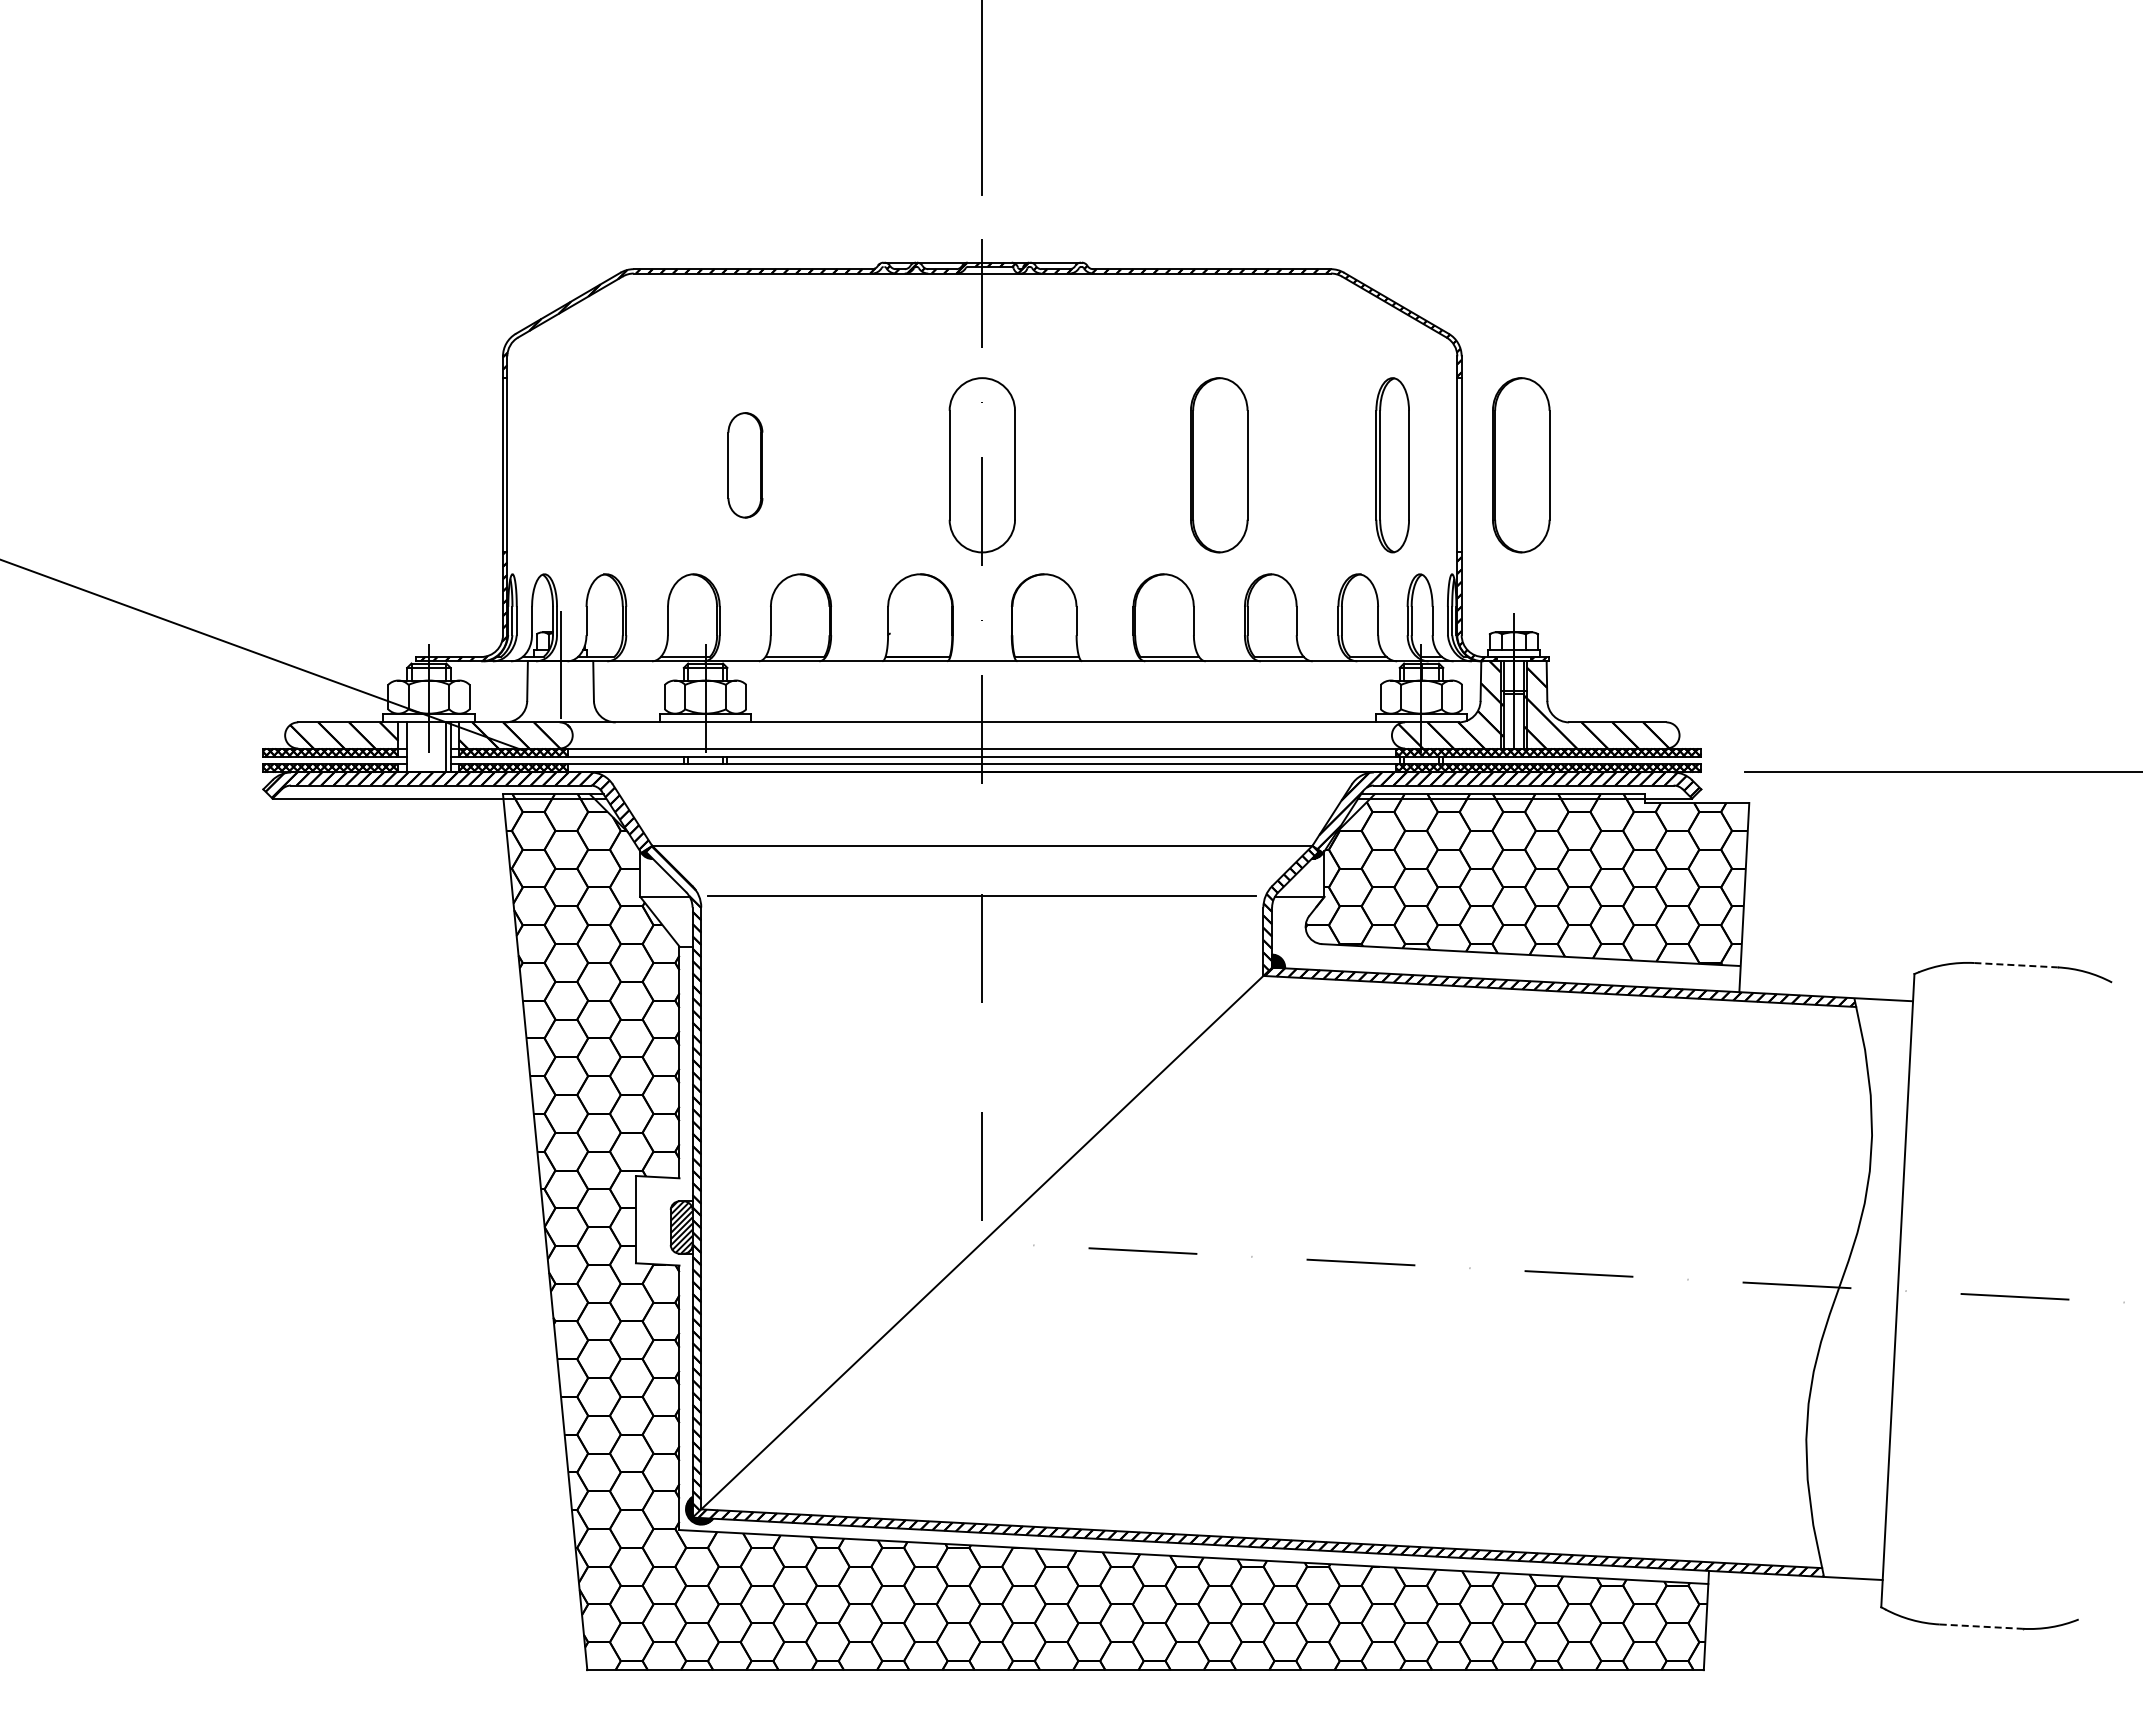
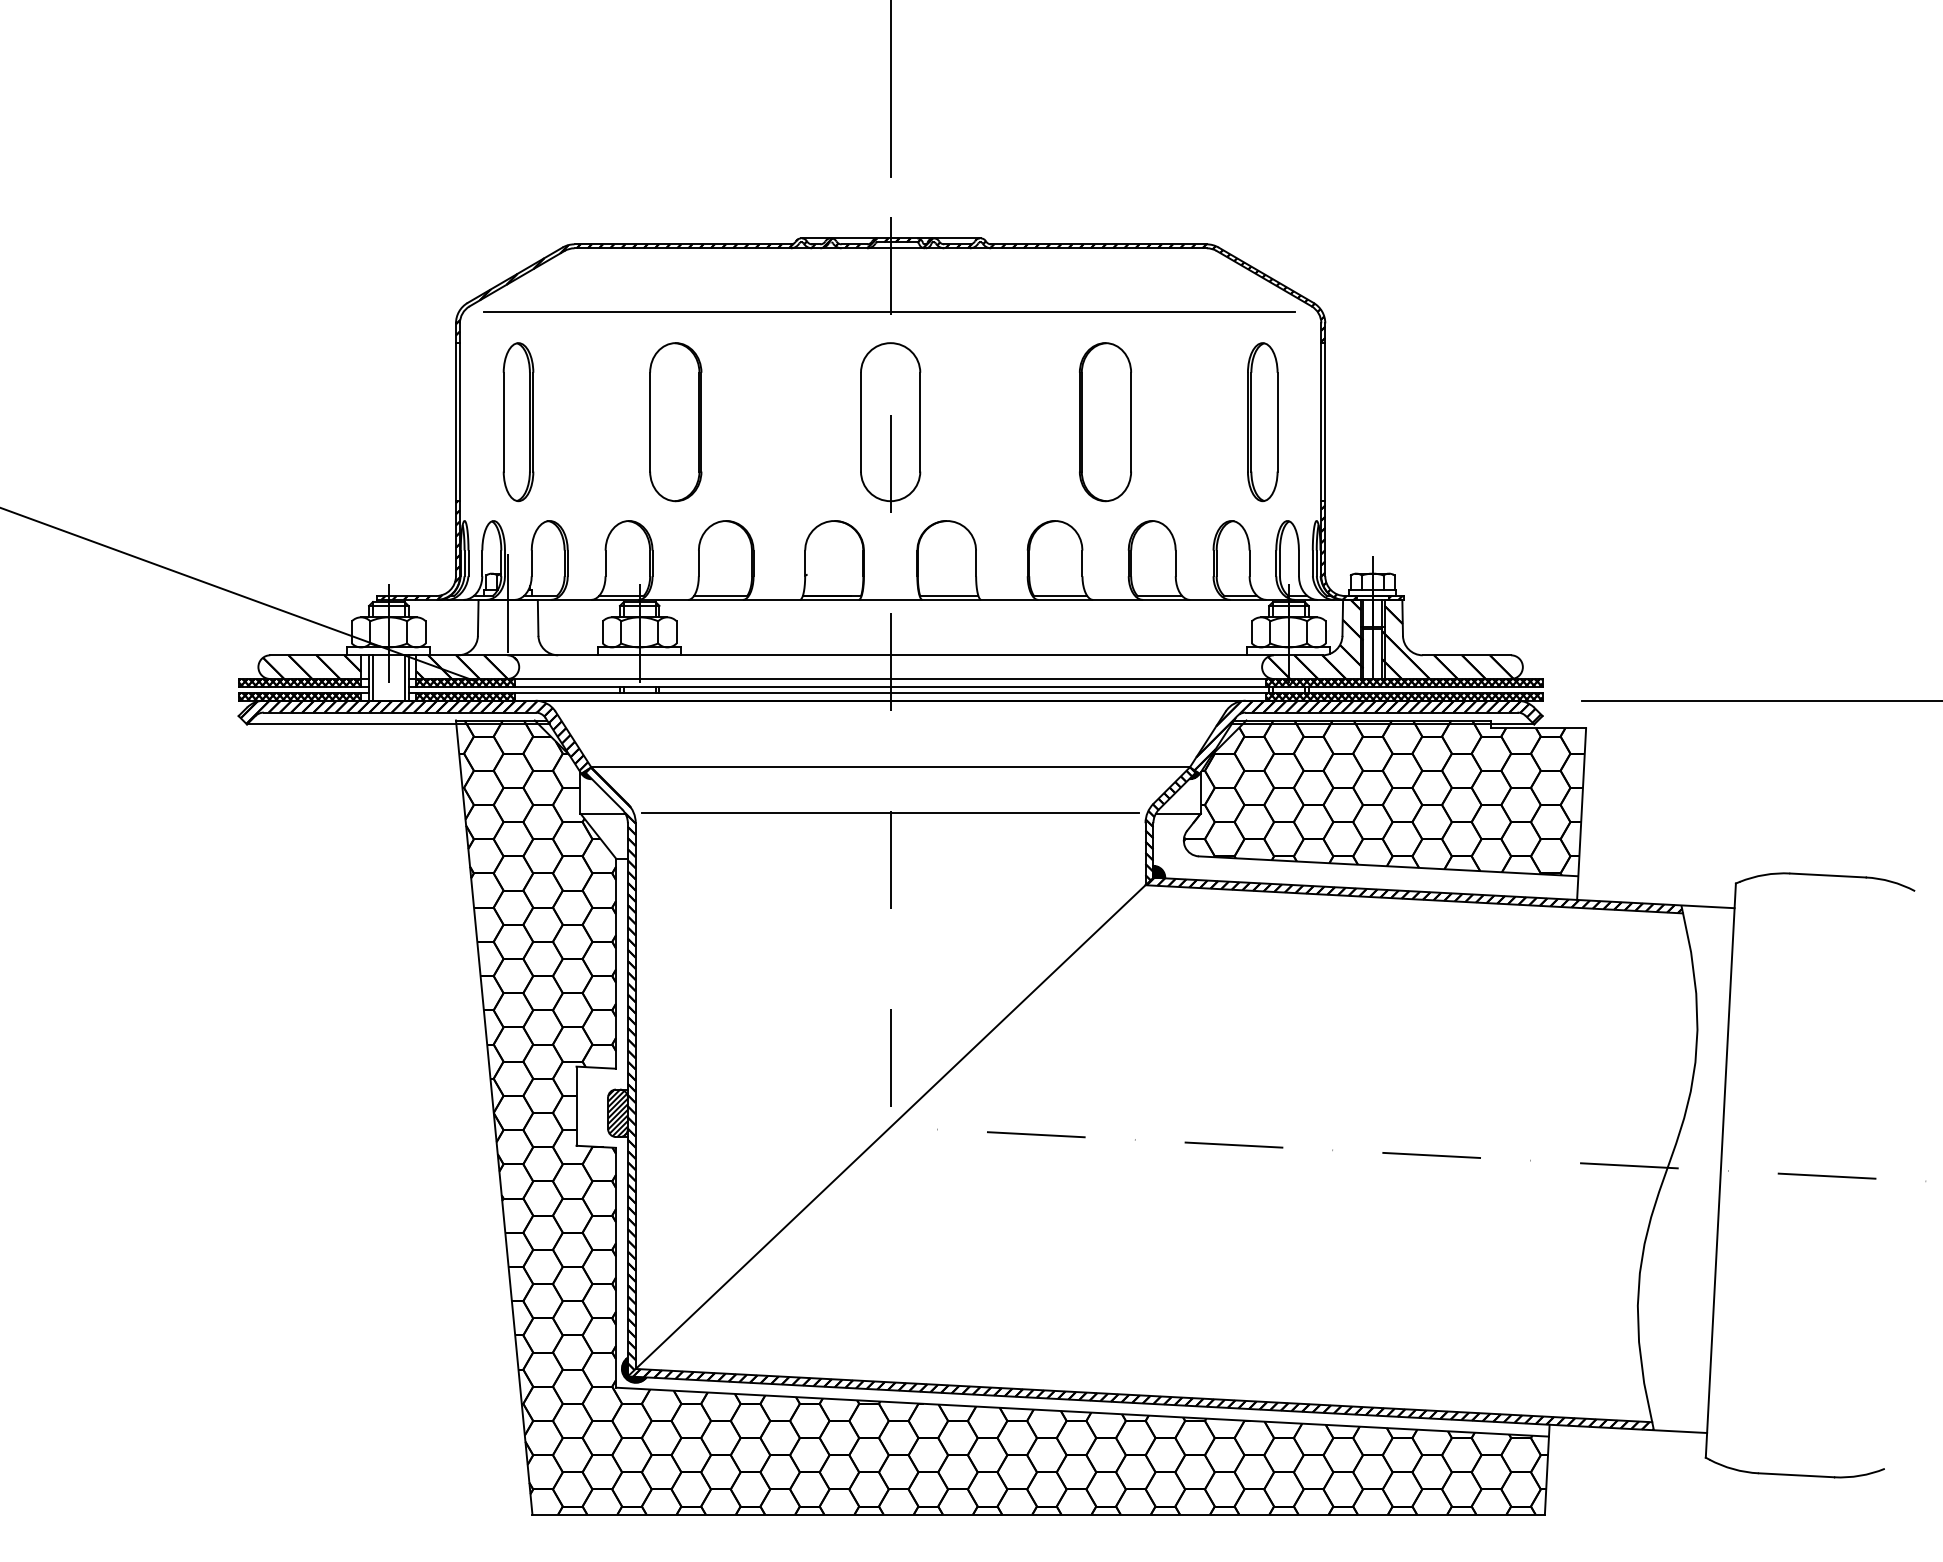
line: (981, 343) -> (889, 311), added
part: (571, 465) -> (518, 422), added
part: (745, 465) -> (675, 422), size x1.67
part: (1521, 465) -> (1379, 422), removed
line: (411, 747) -> (373, 678), added
line: (2015, 965) -> (1827, 875), dashed -> solid
line: (1981, 1626) -> (1796, 1475), dashed -> solid

